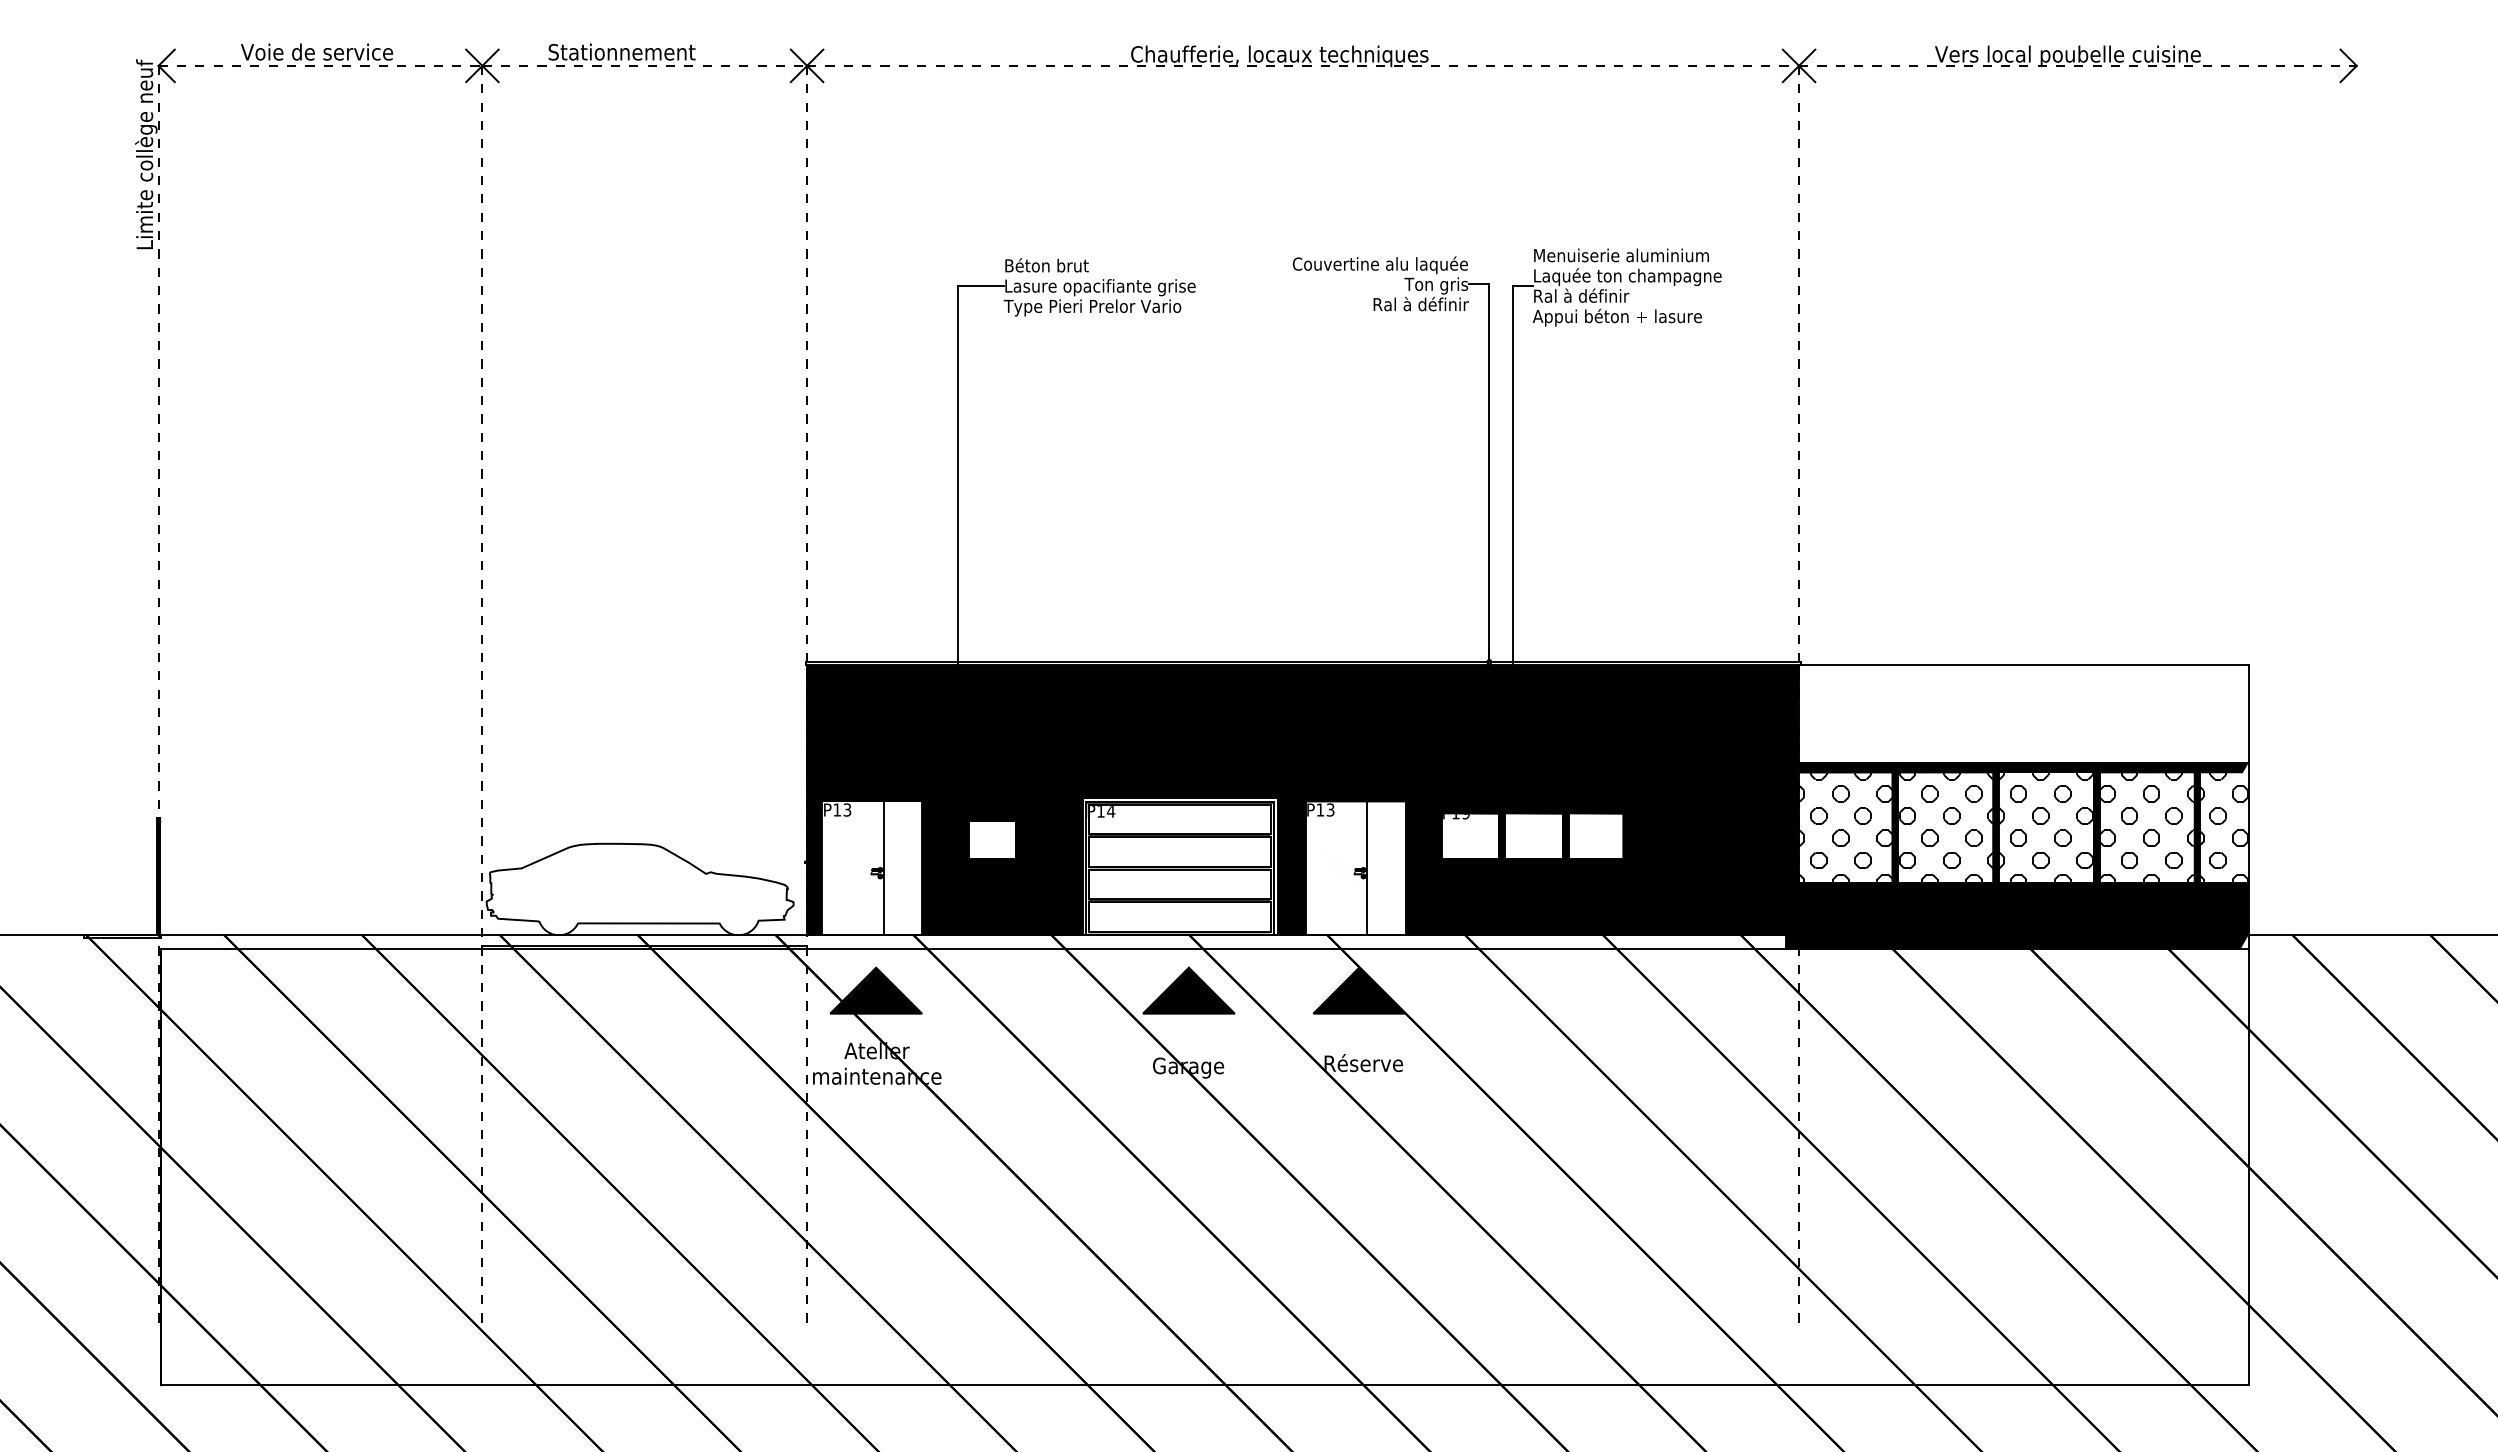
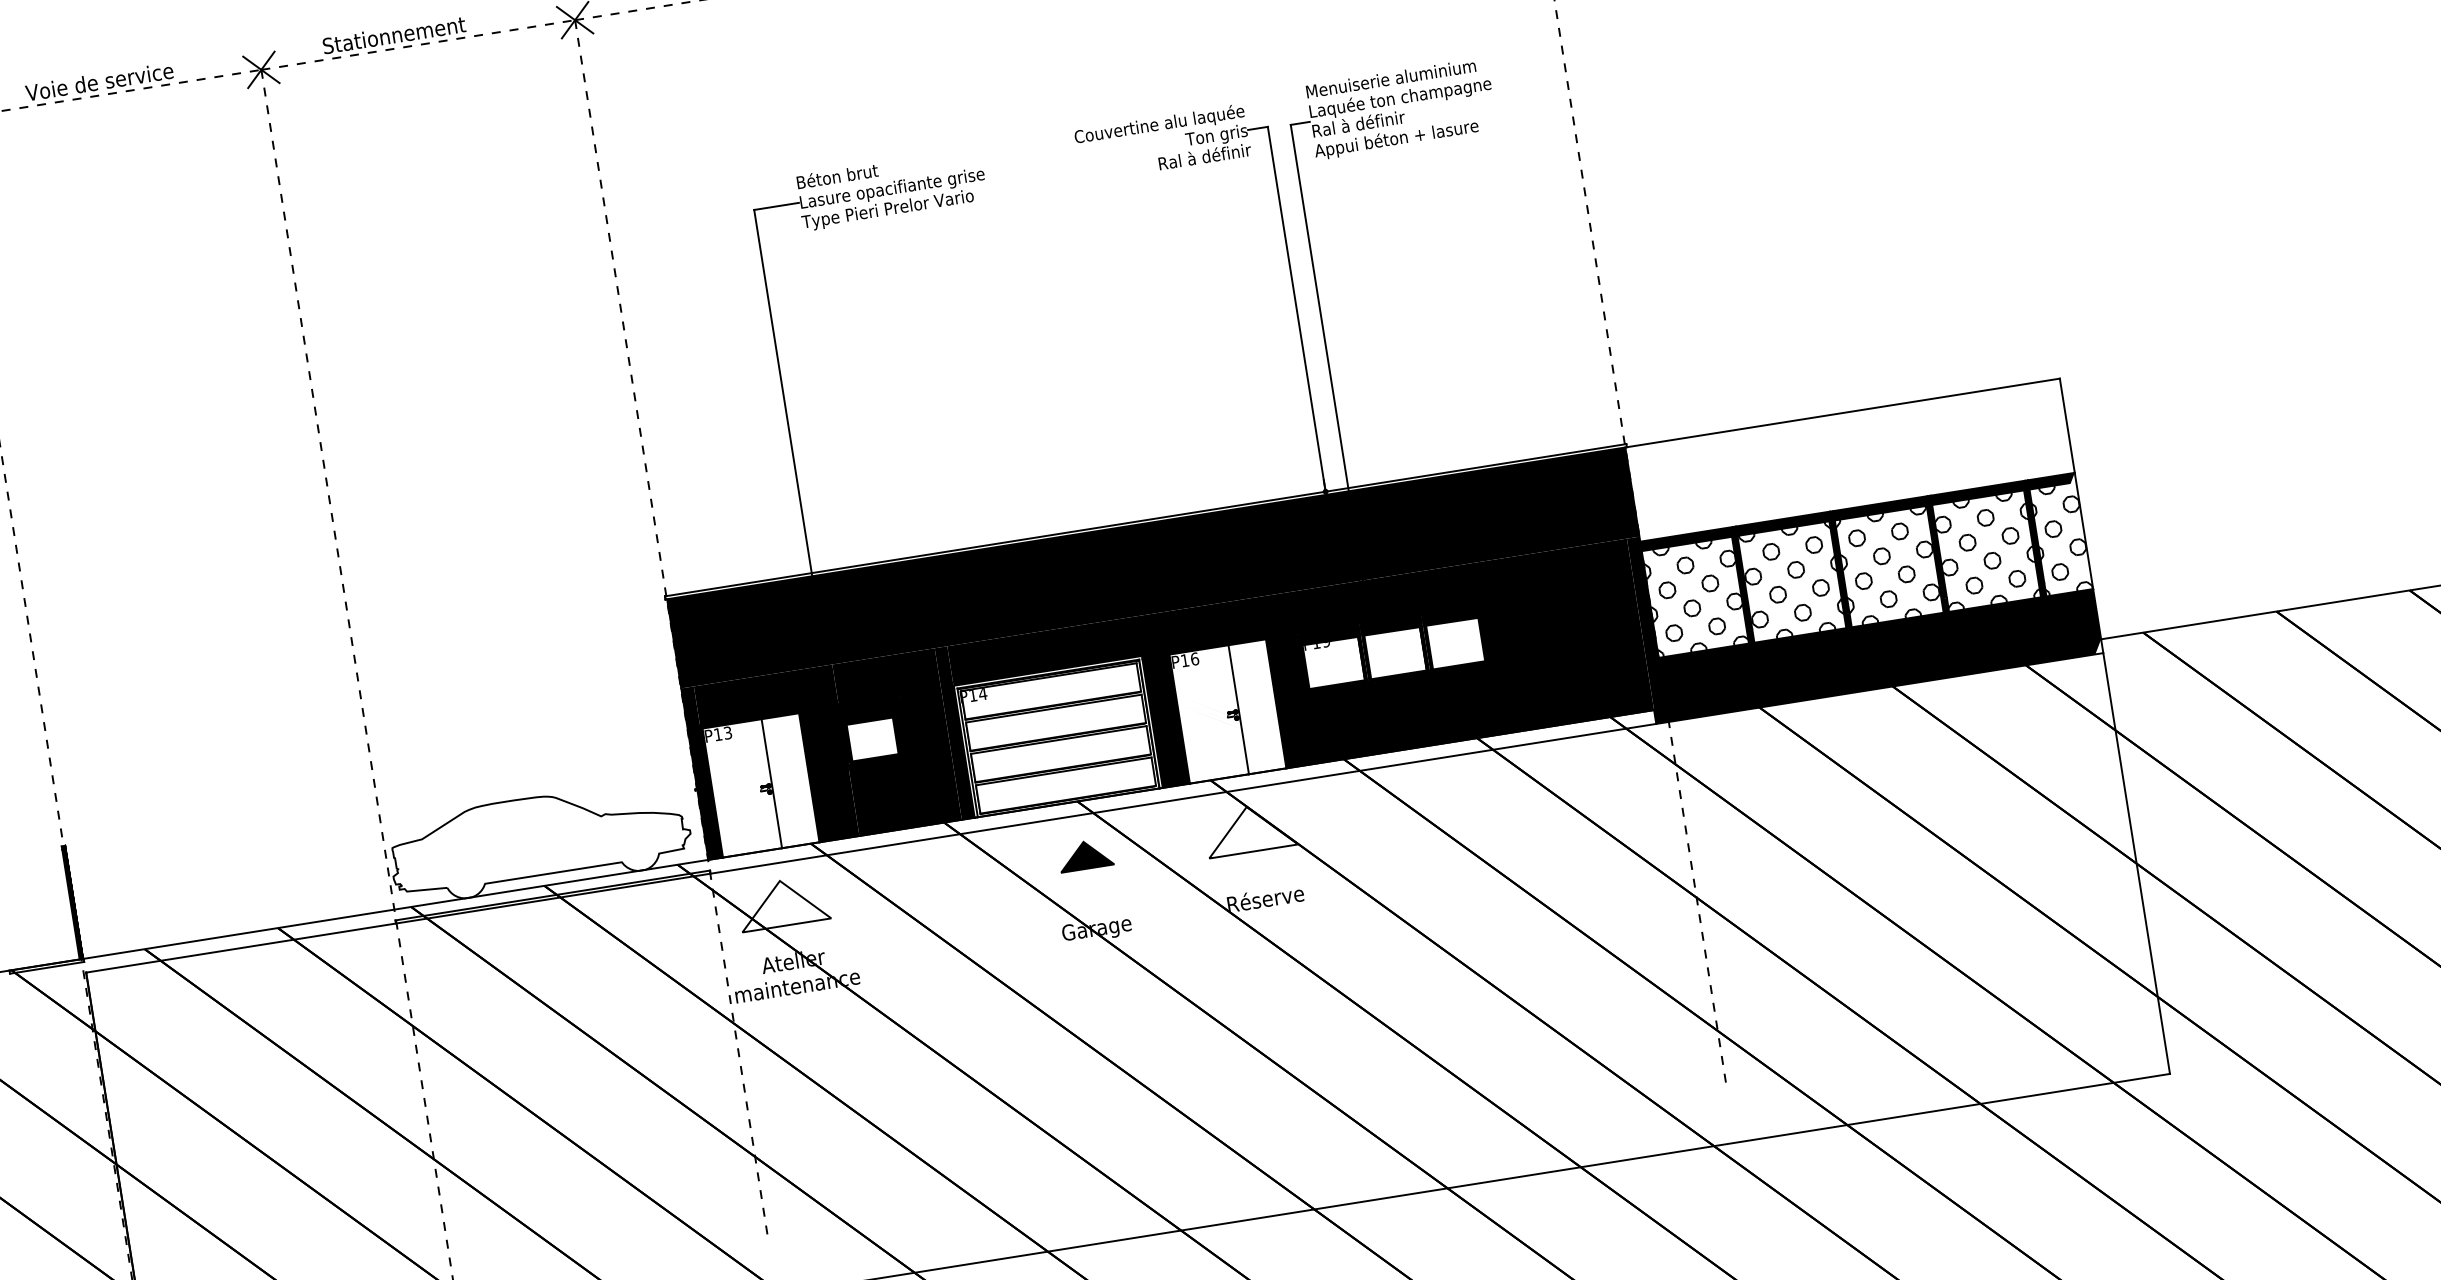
text: (1330, 809) -> (1194, 658), P13 -> P16
fill: (876, 990) -> (783, 902), removed
part: (1188, 990) -> (1085, 855), size x0.6
fill: (1359, 990) -> (1250, 829), removed

